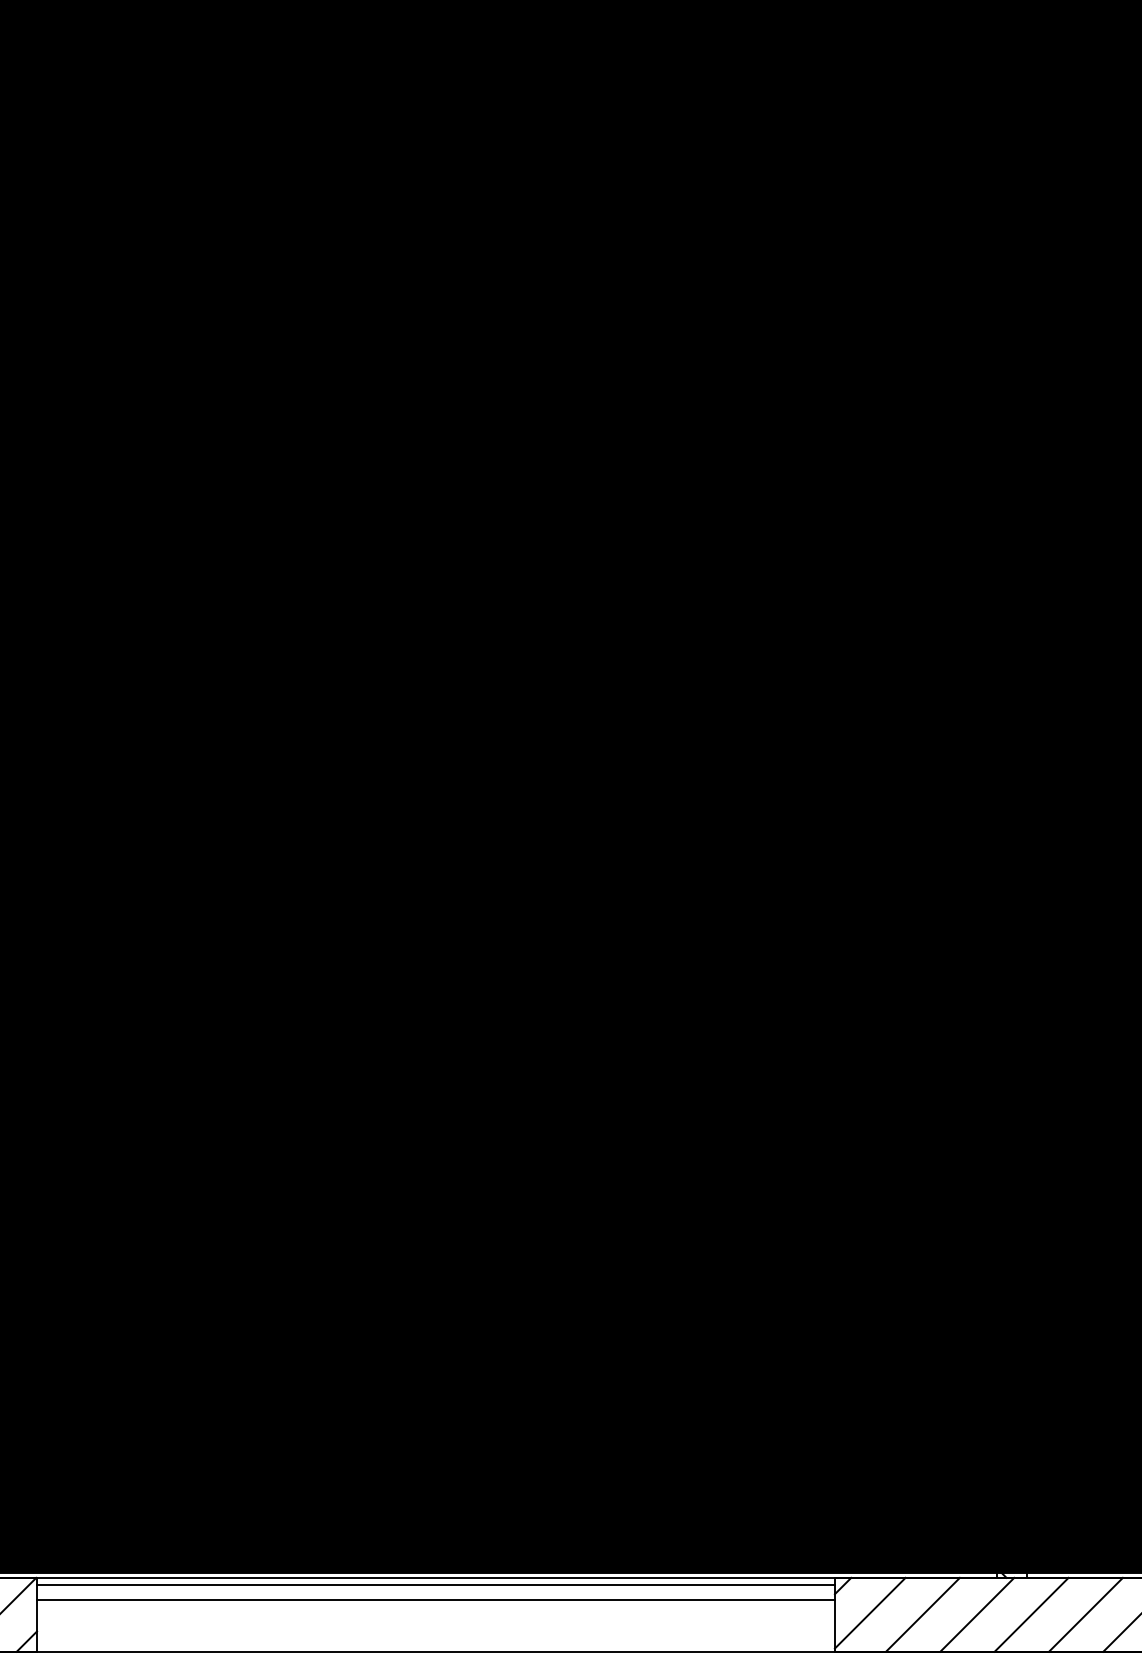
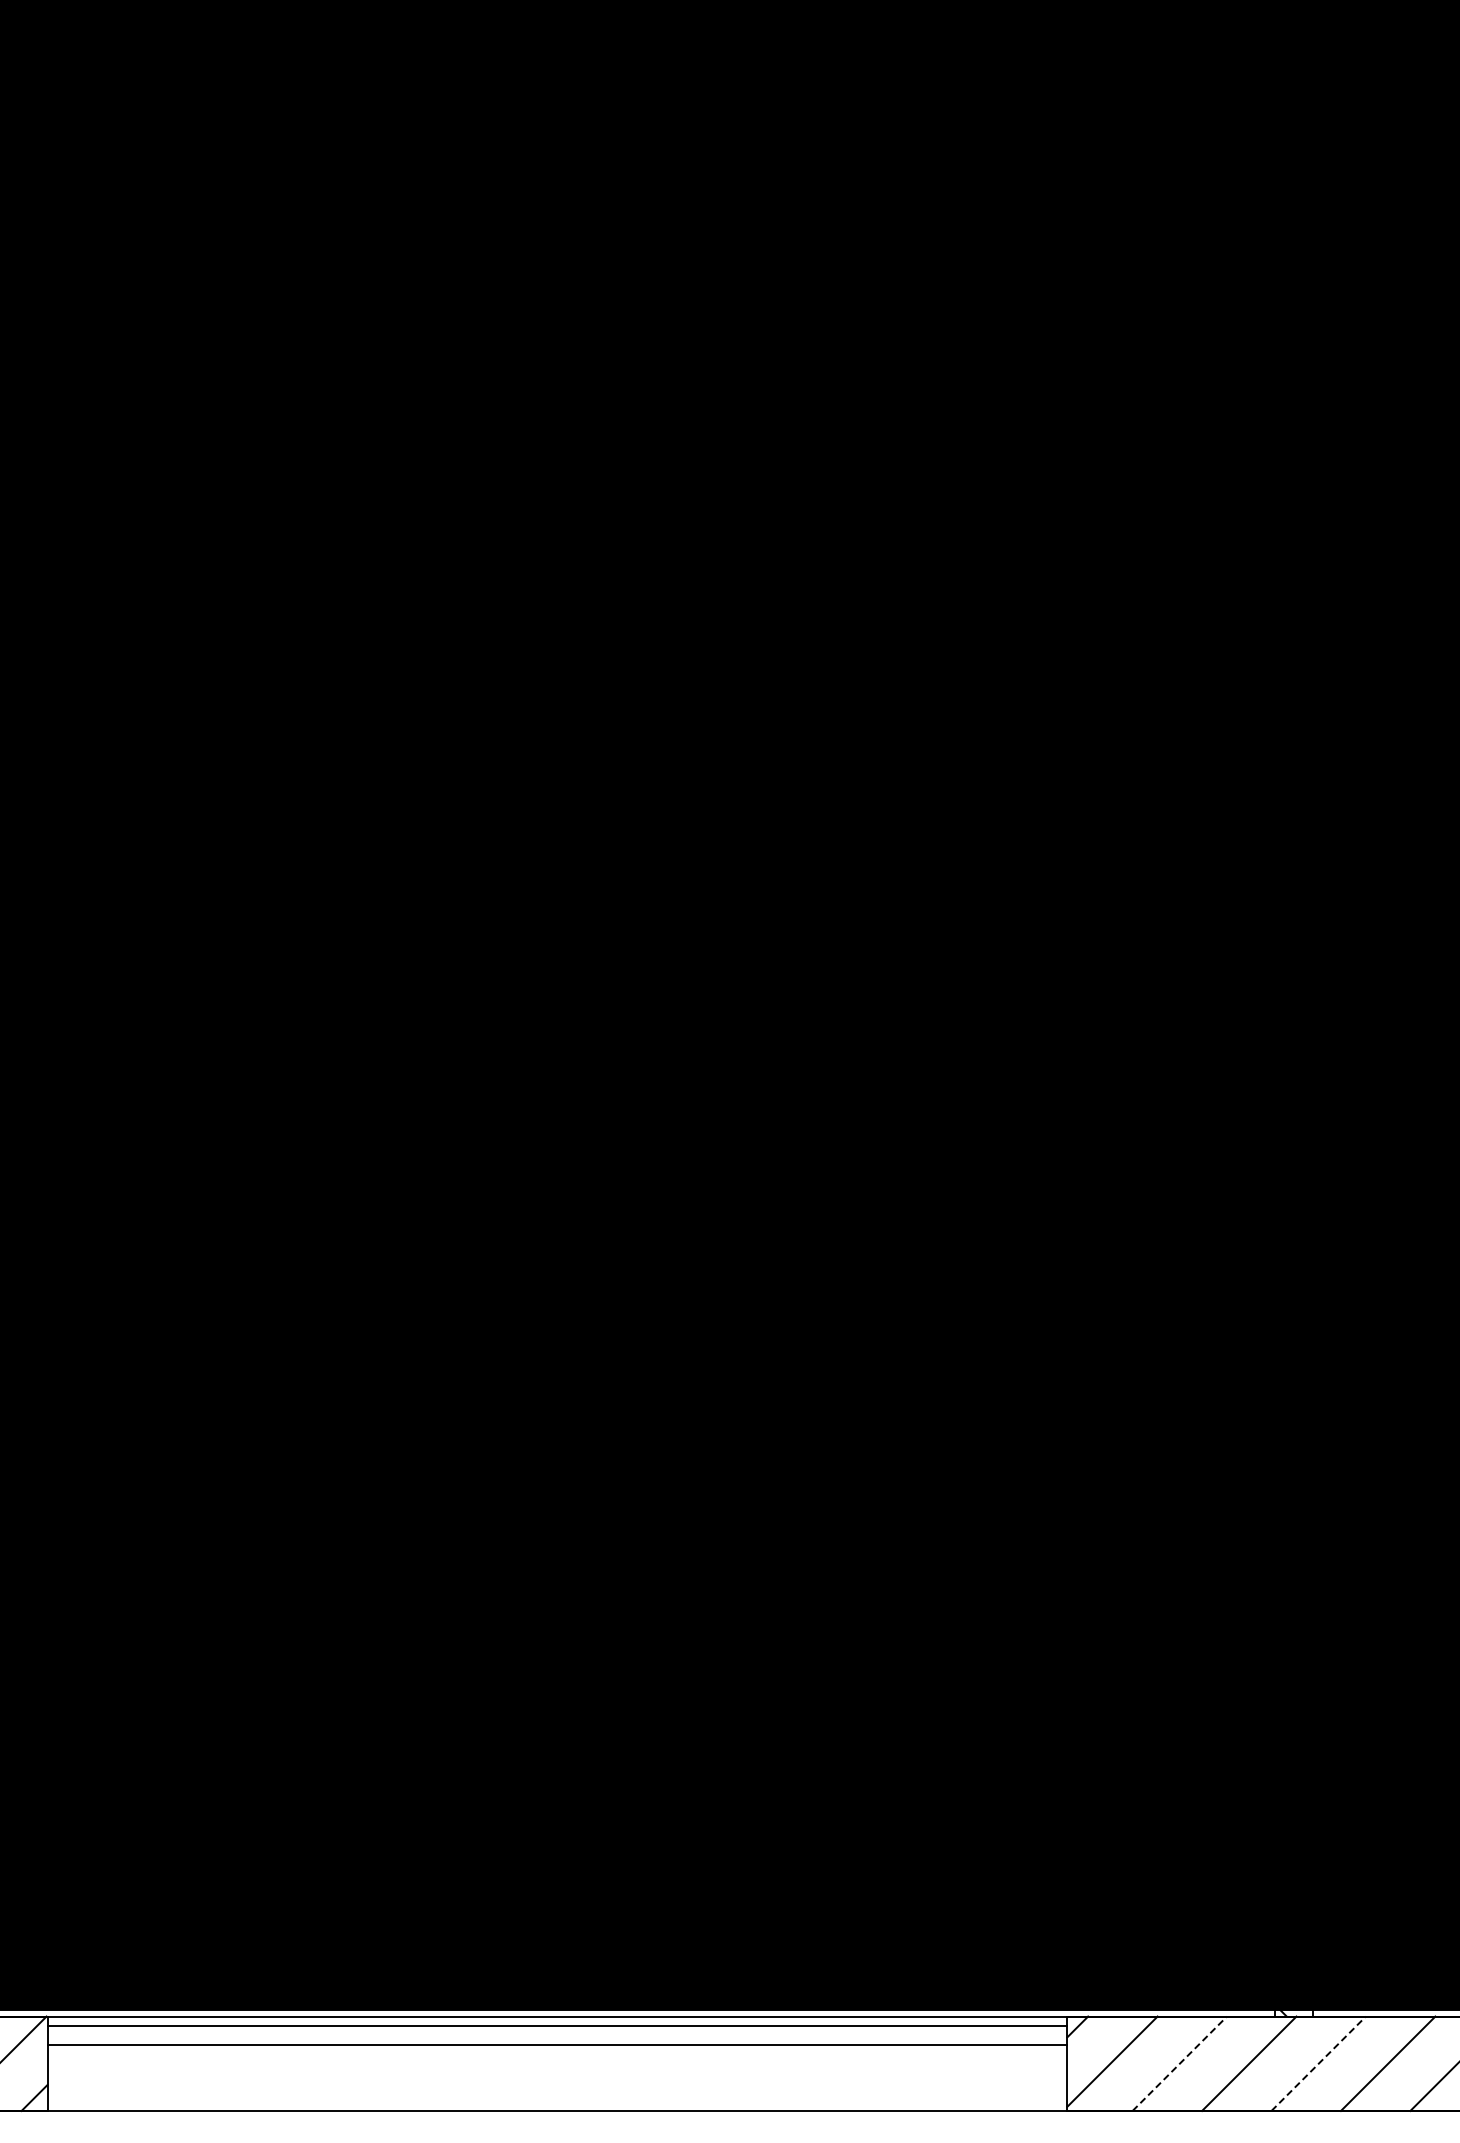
line: (922, 1614) -> (1179, 2063), solid -> dashed
line: (1031, 1614) -> (1318, 2063), solid -> dashed

